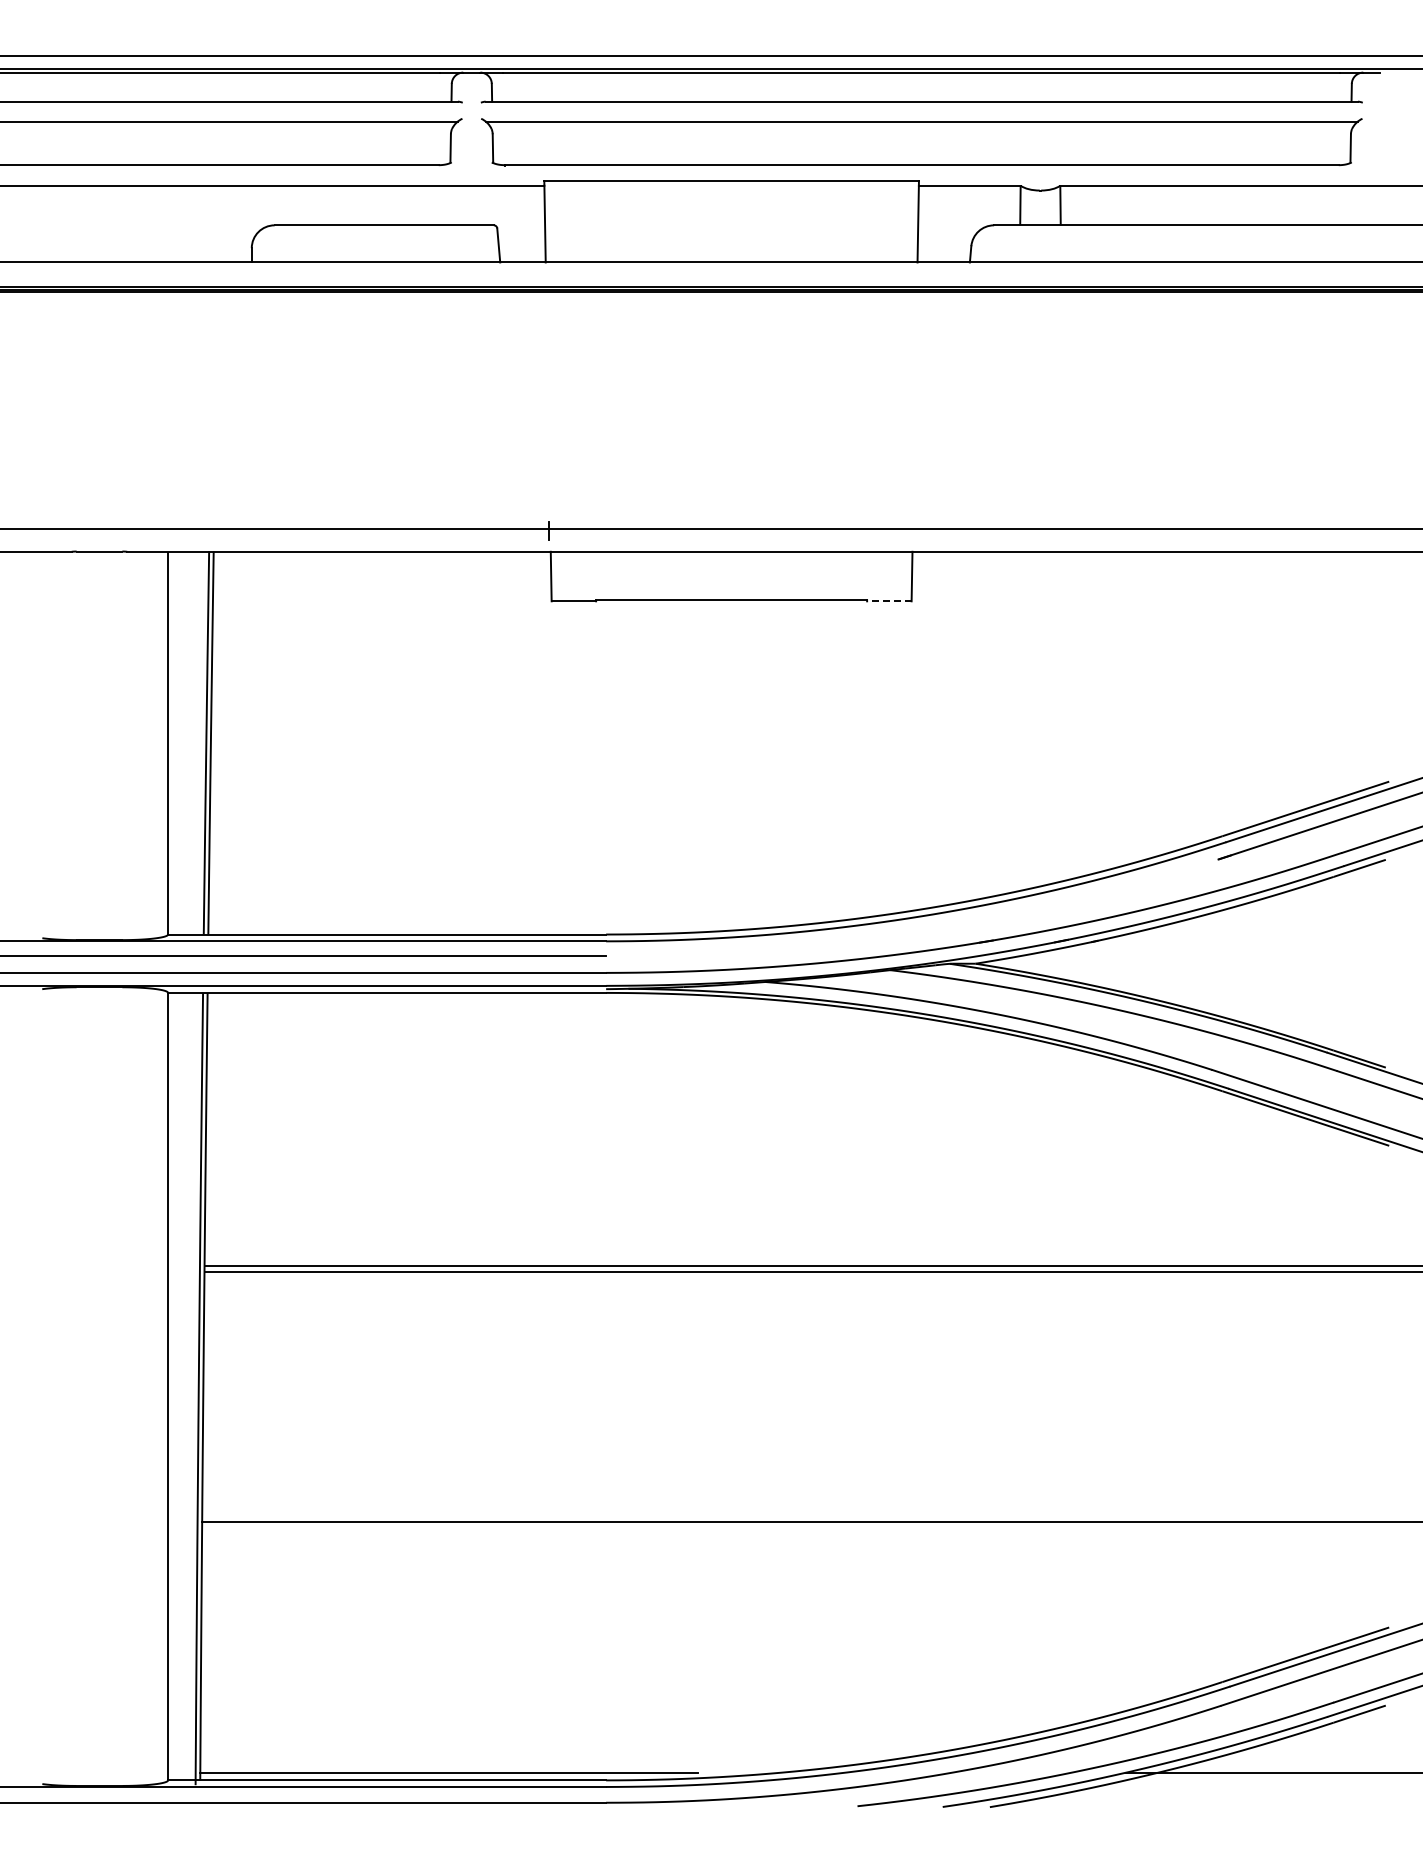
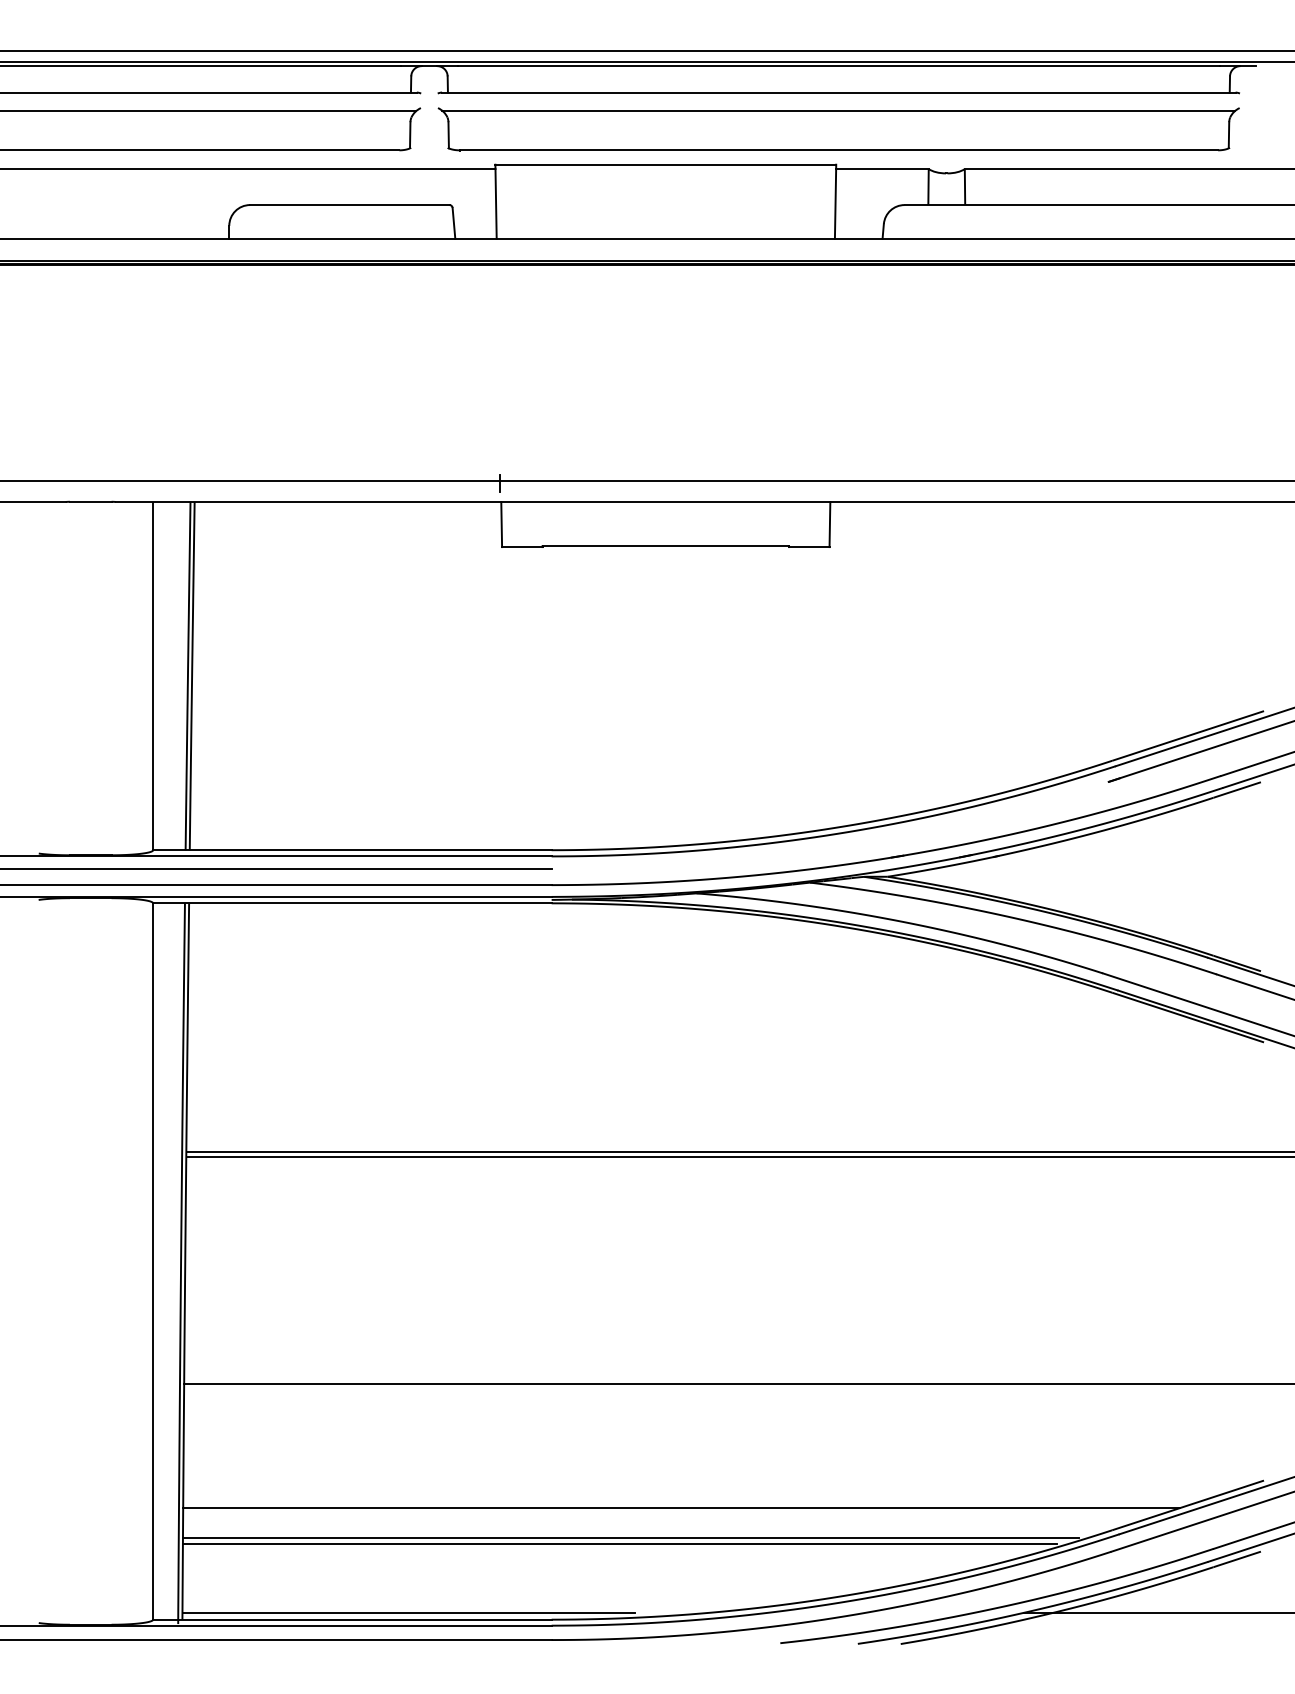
line: (888, 601) -> (808, 547), dashed -> solid
line: (748, 1657) -> (681, 1507), added
line: (693, 1691) -> (631, 1538), added
line: (681, 1696) -> (620, 1543), added

